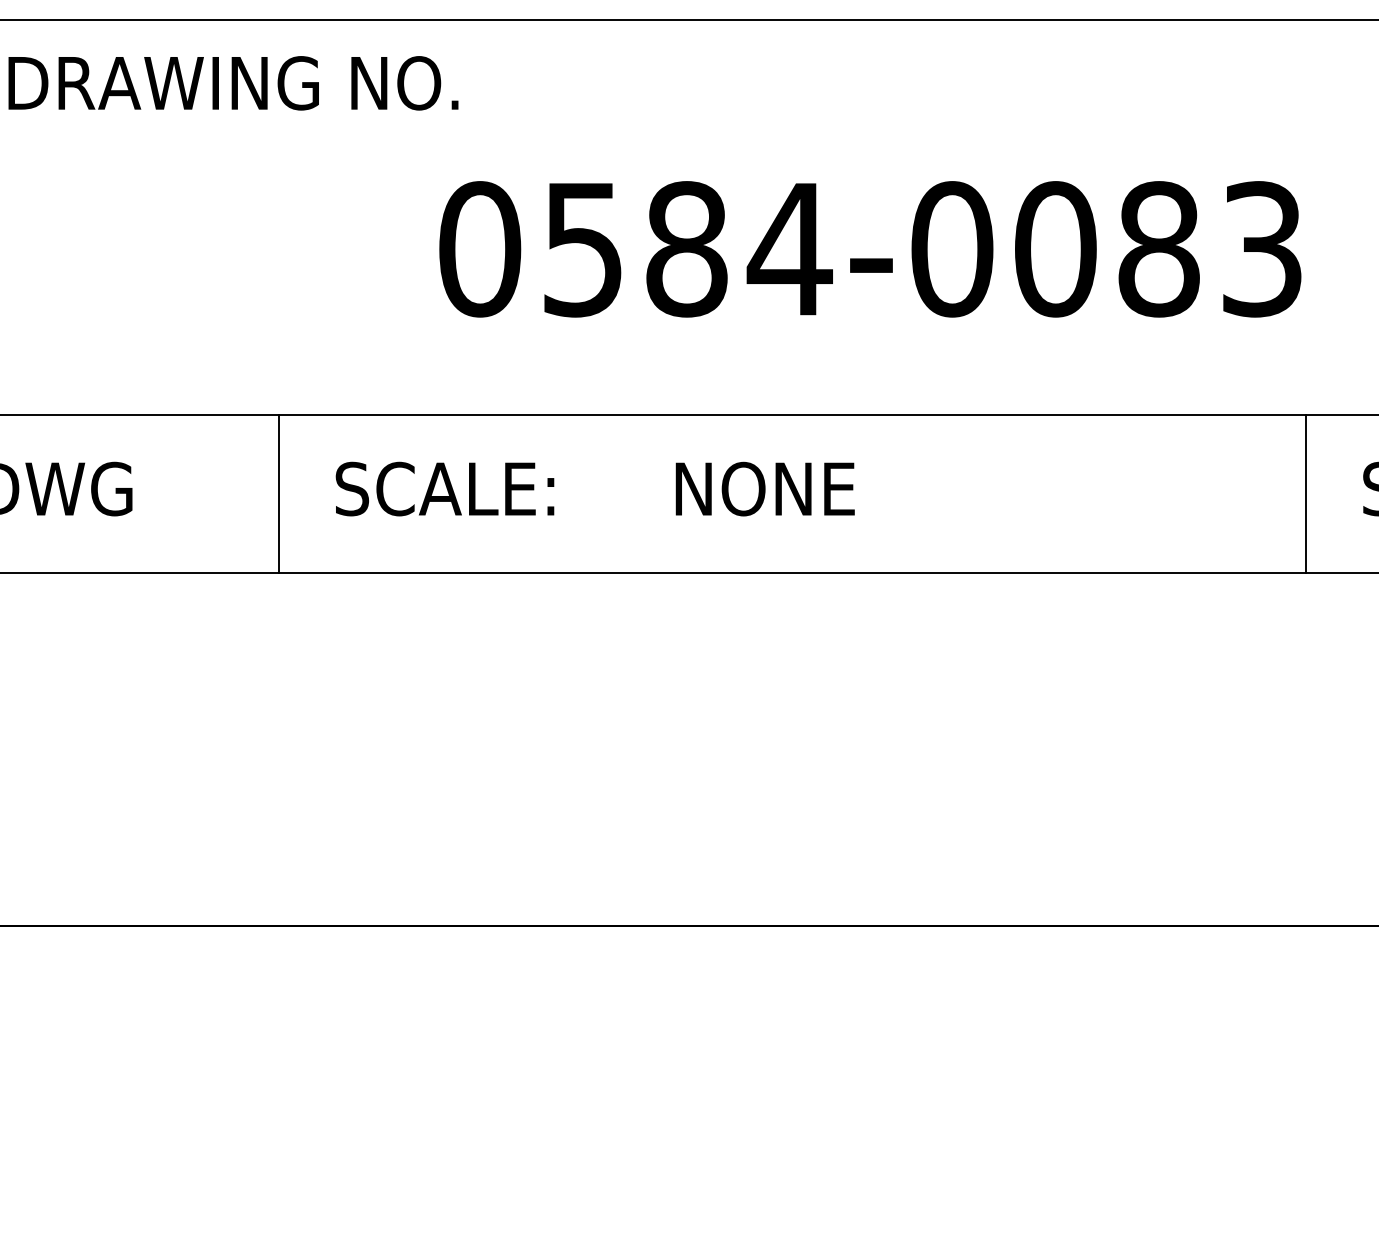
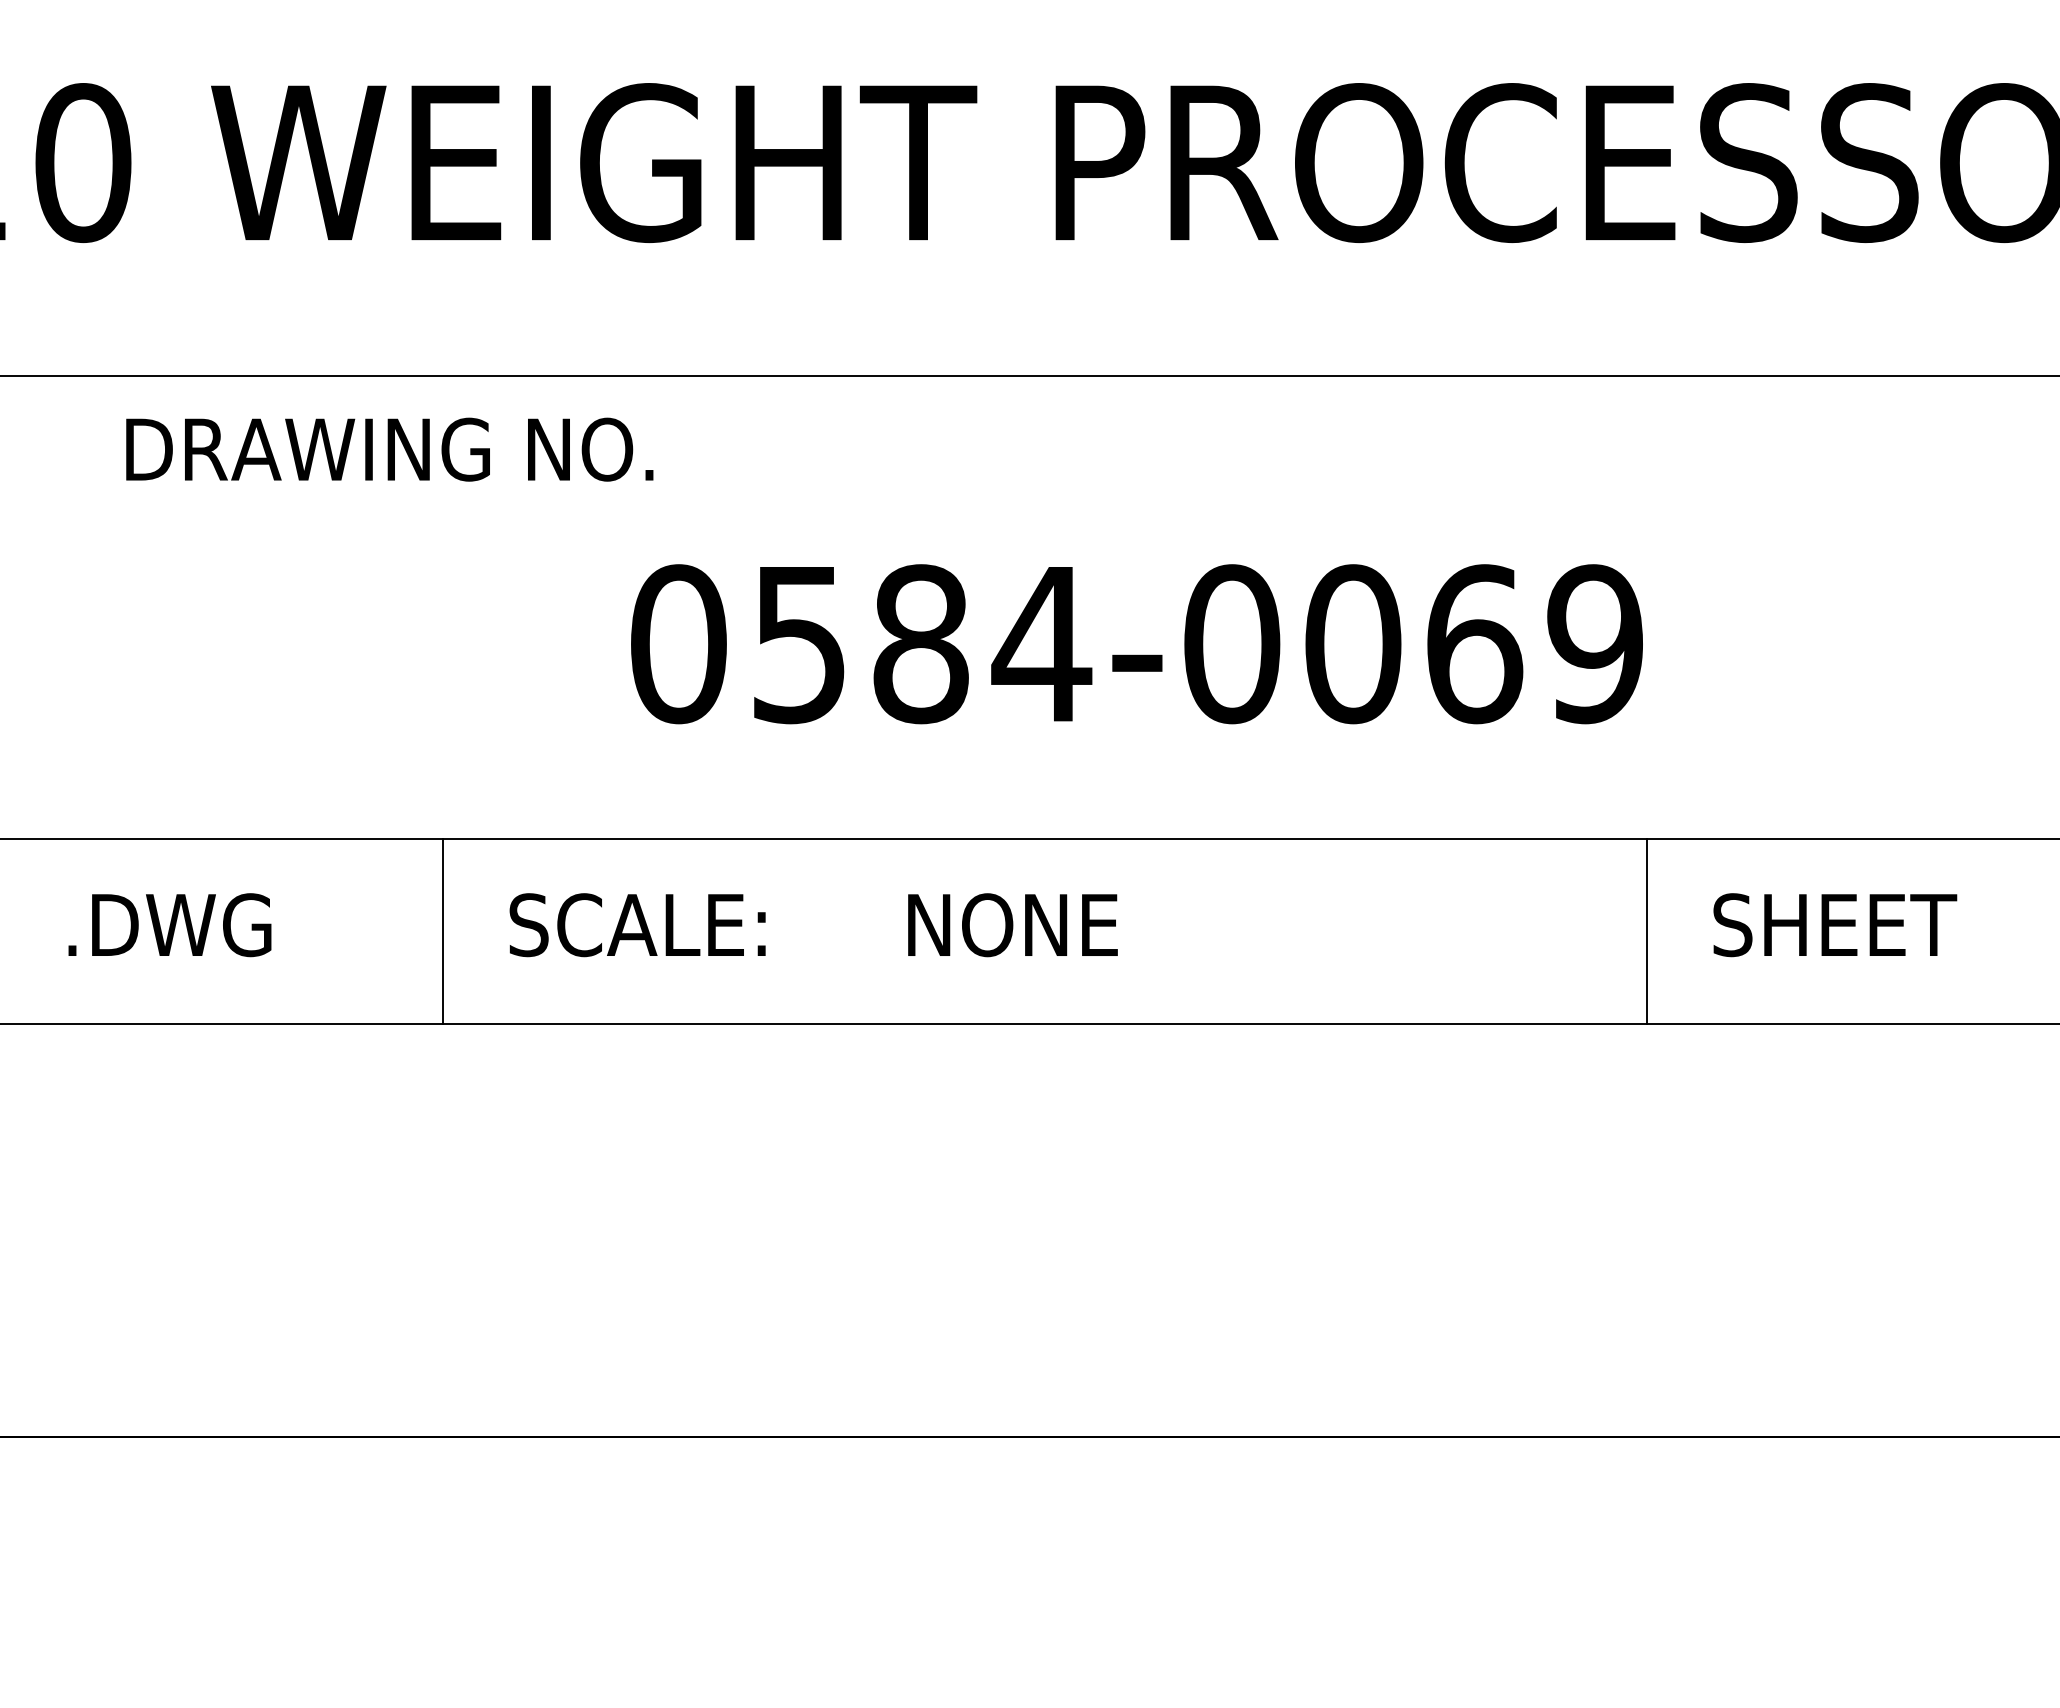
text: (1210, 249) -> (1534, 644), 0584-0083 -> 0584-0069

